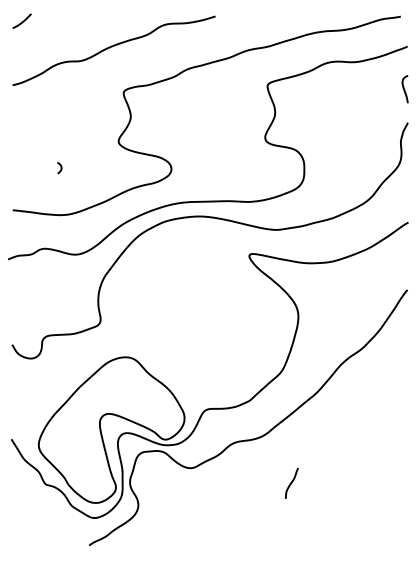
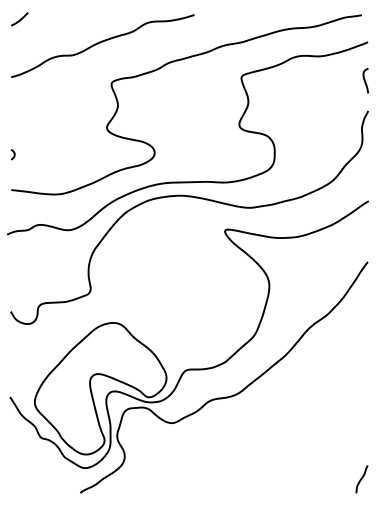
curve: (60, 168) -> (13, 155), moved
curve: (291, 482) -> (361, 478), moved

